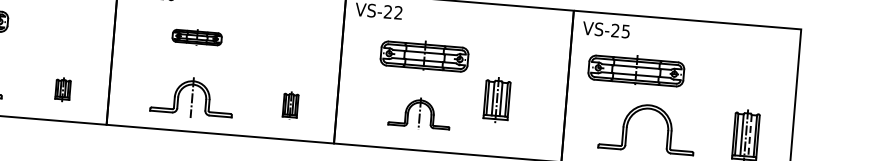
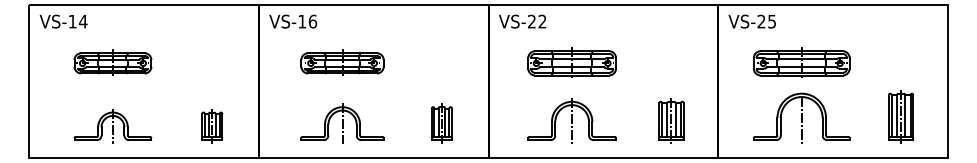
part: (197, 37) -> (342, 62), size x1.67
part: (636, 70) -> (801, 62), moved
part: (63, 89) -> (212, 126), size x1.43
part: (497, 99) -> (671, 120), moved
part: (290, 105) -> (441, 123), size x1.43
part: (419, 113) -> (571, 120), size x1.43
line: (647, 131) -> (801, 120), added
line: (750, 135) -> (905, 115), dashed -> solid

